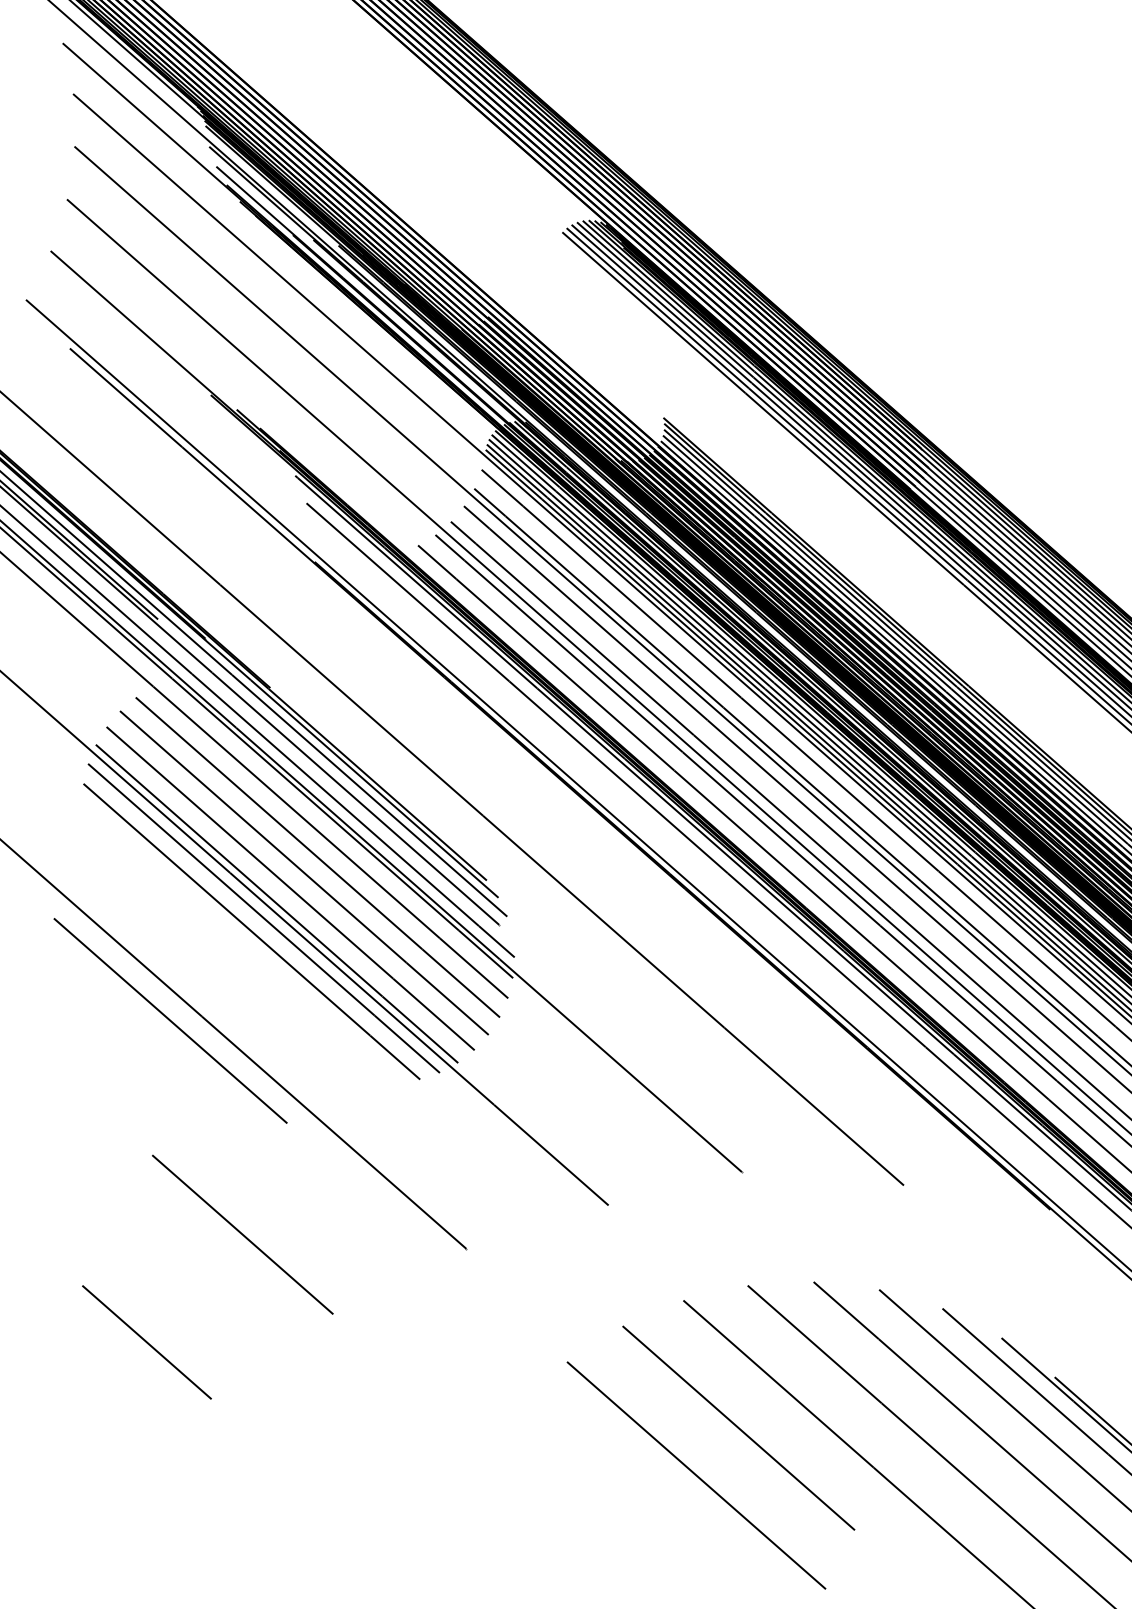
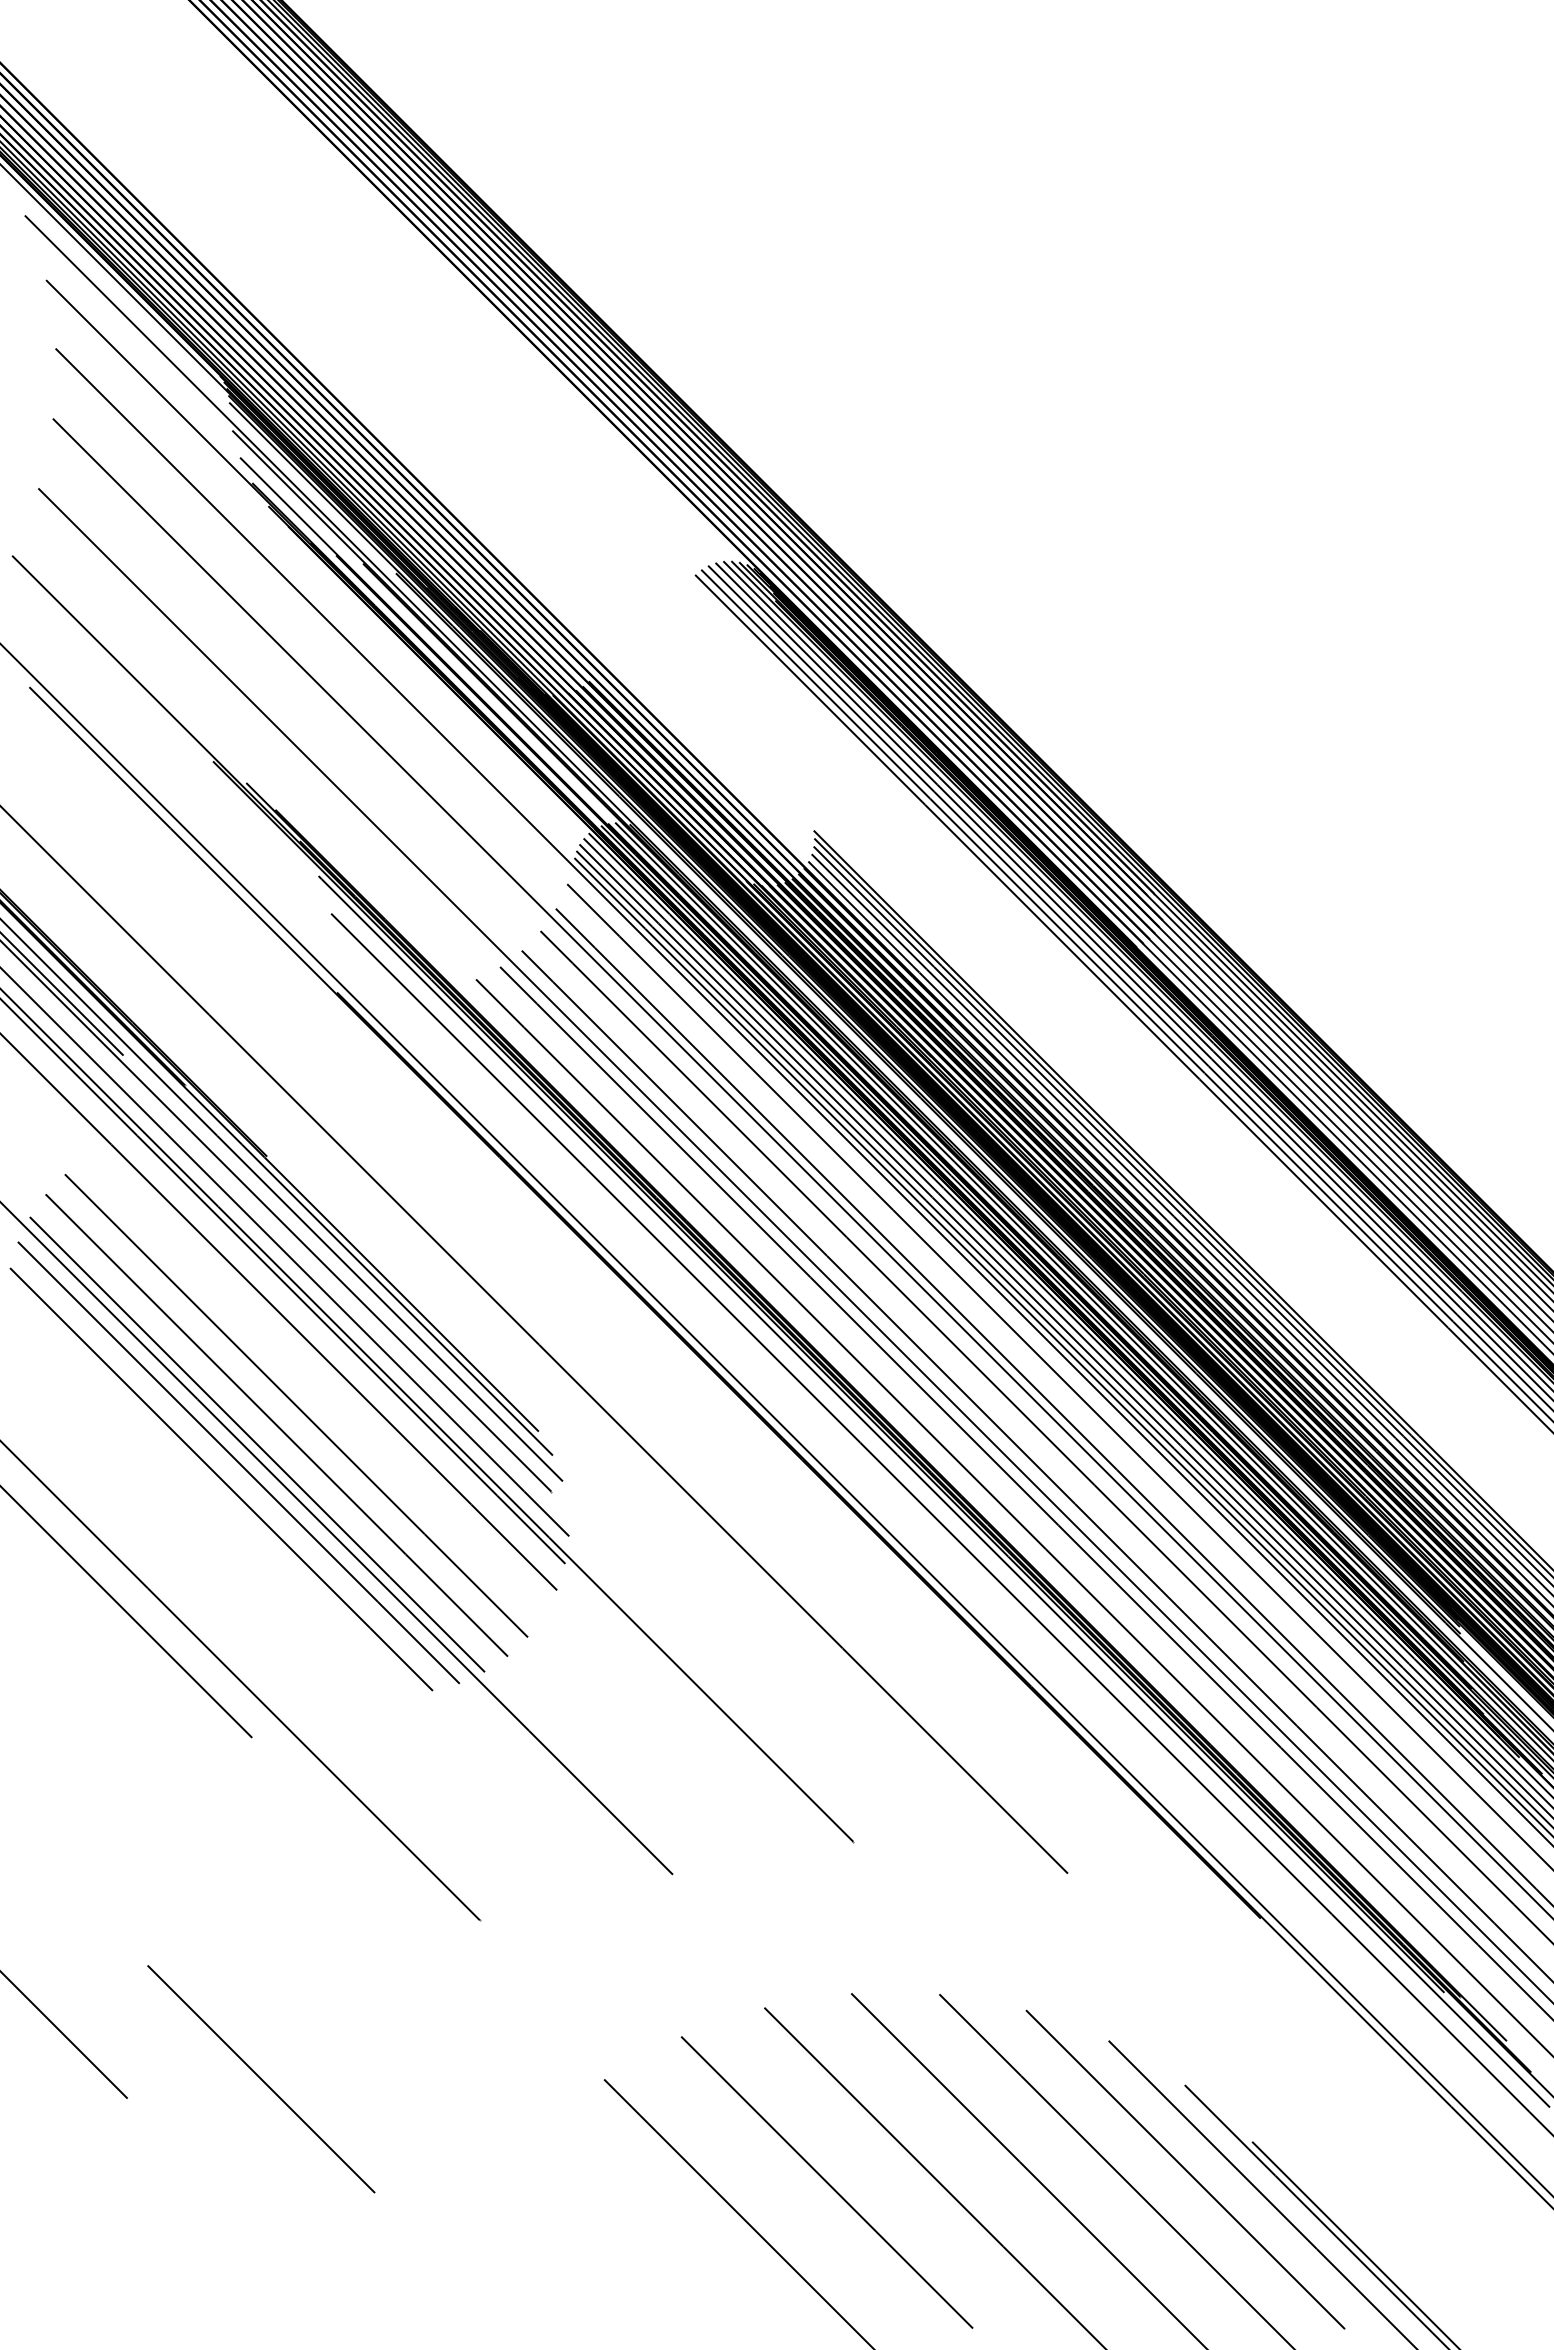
line: (317, 857) -> (315, 1386), removed
line: (242, 1234) -> (261, 2079), moved

